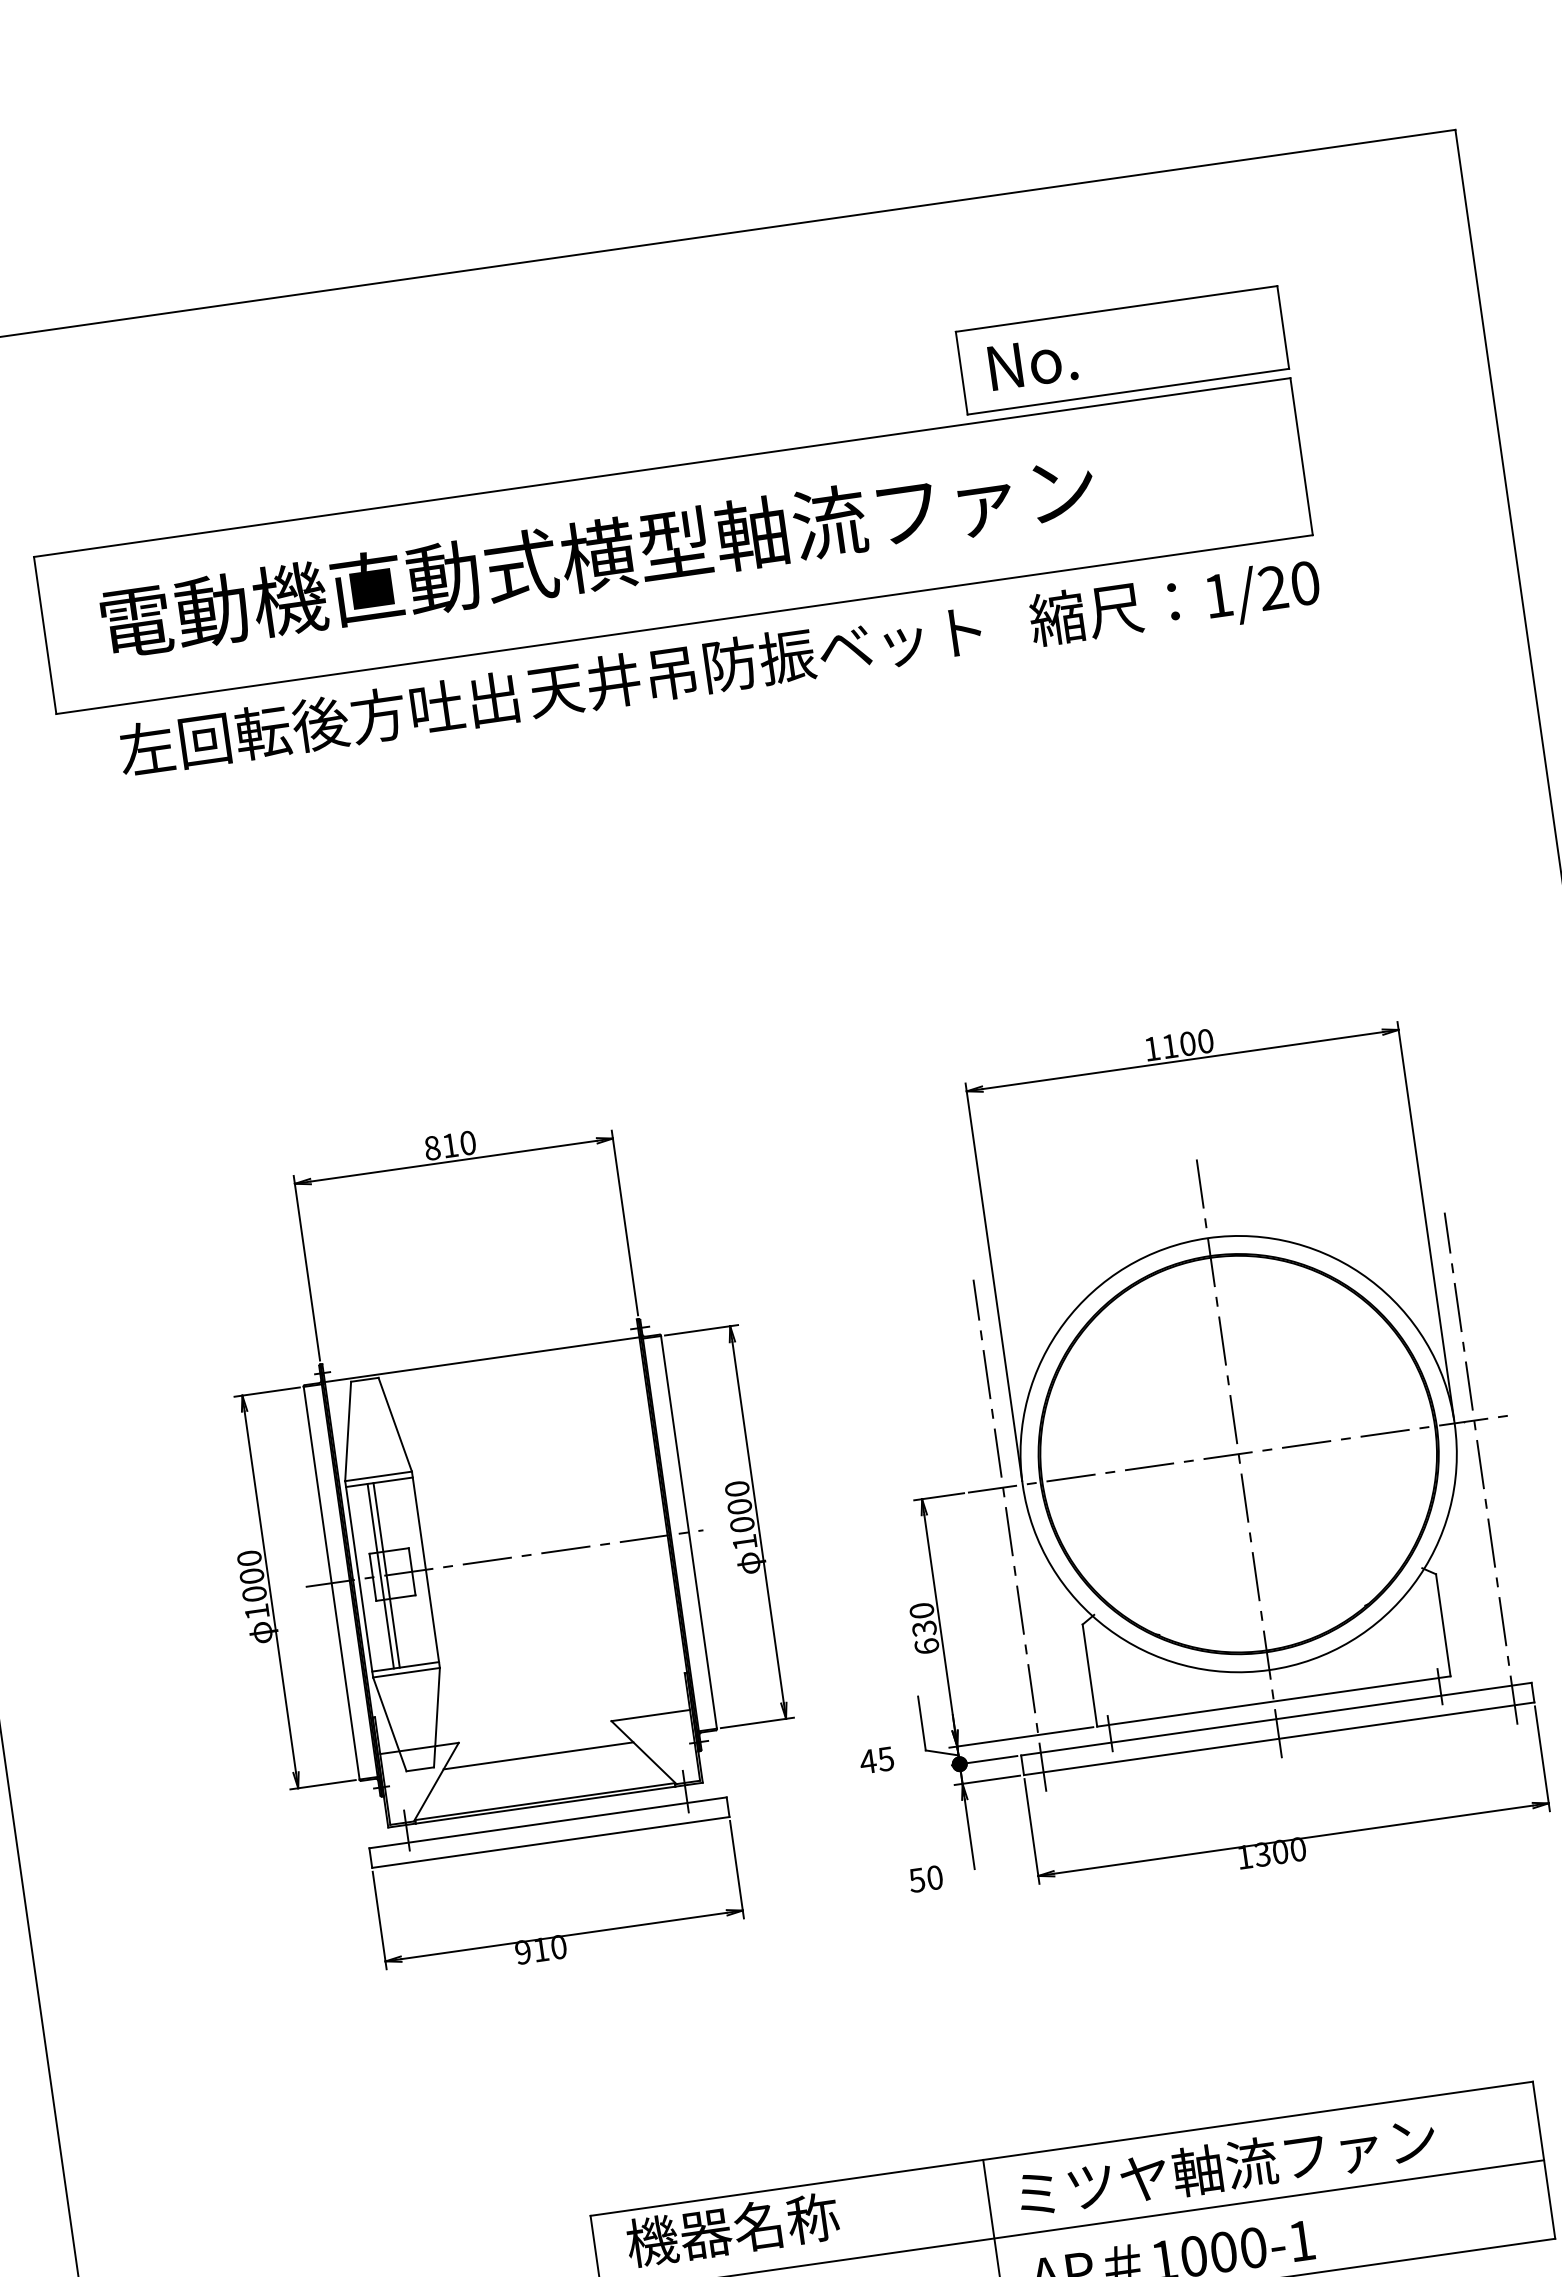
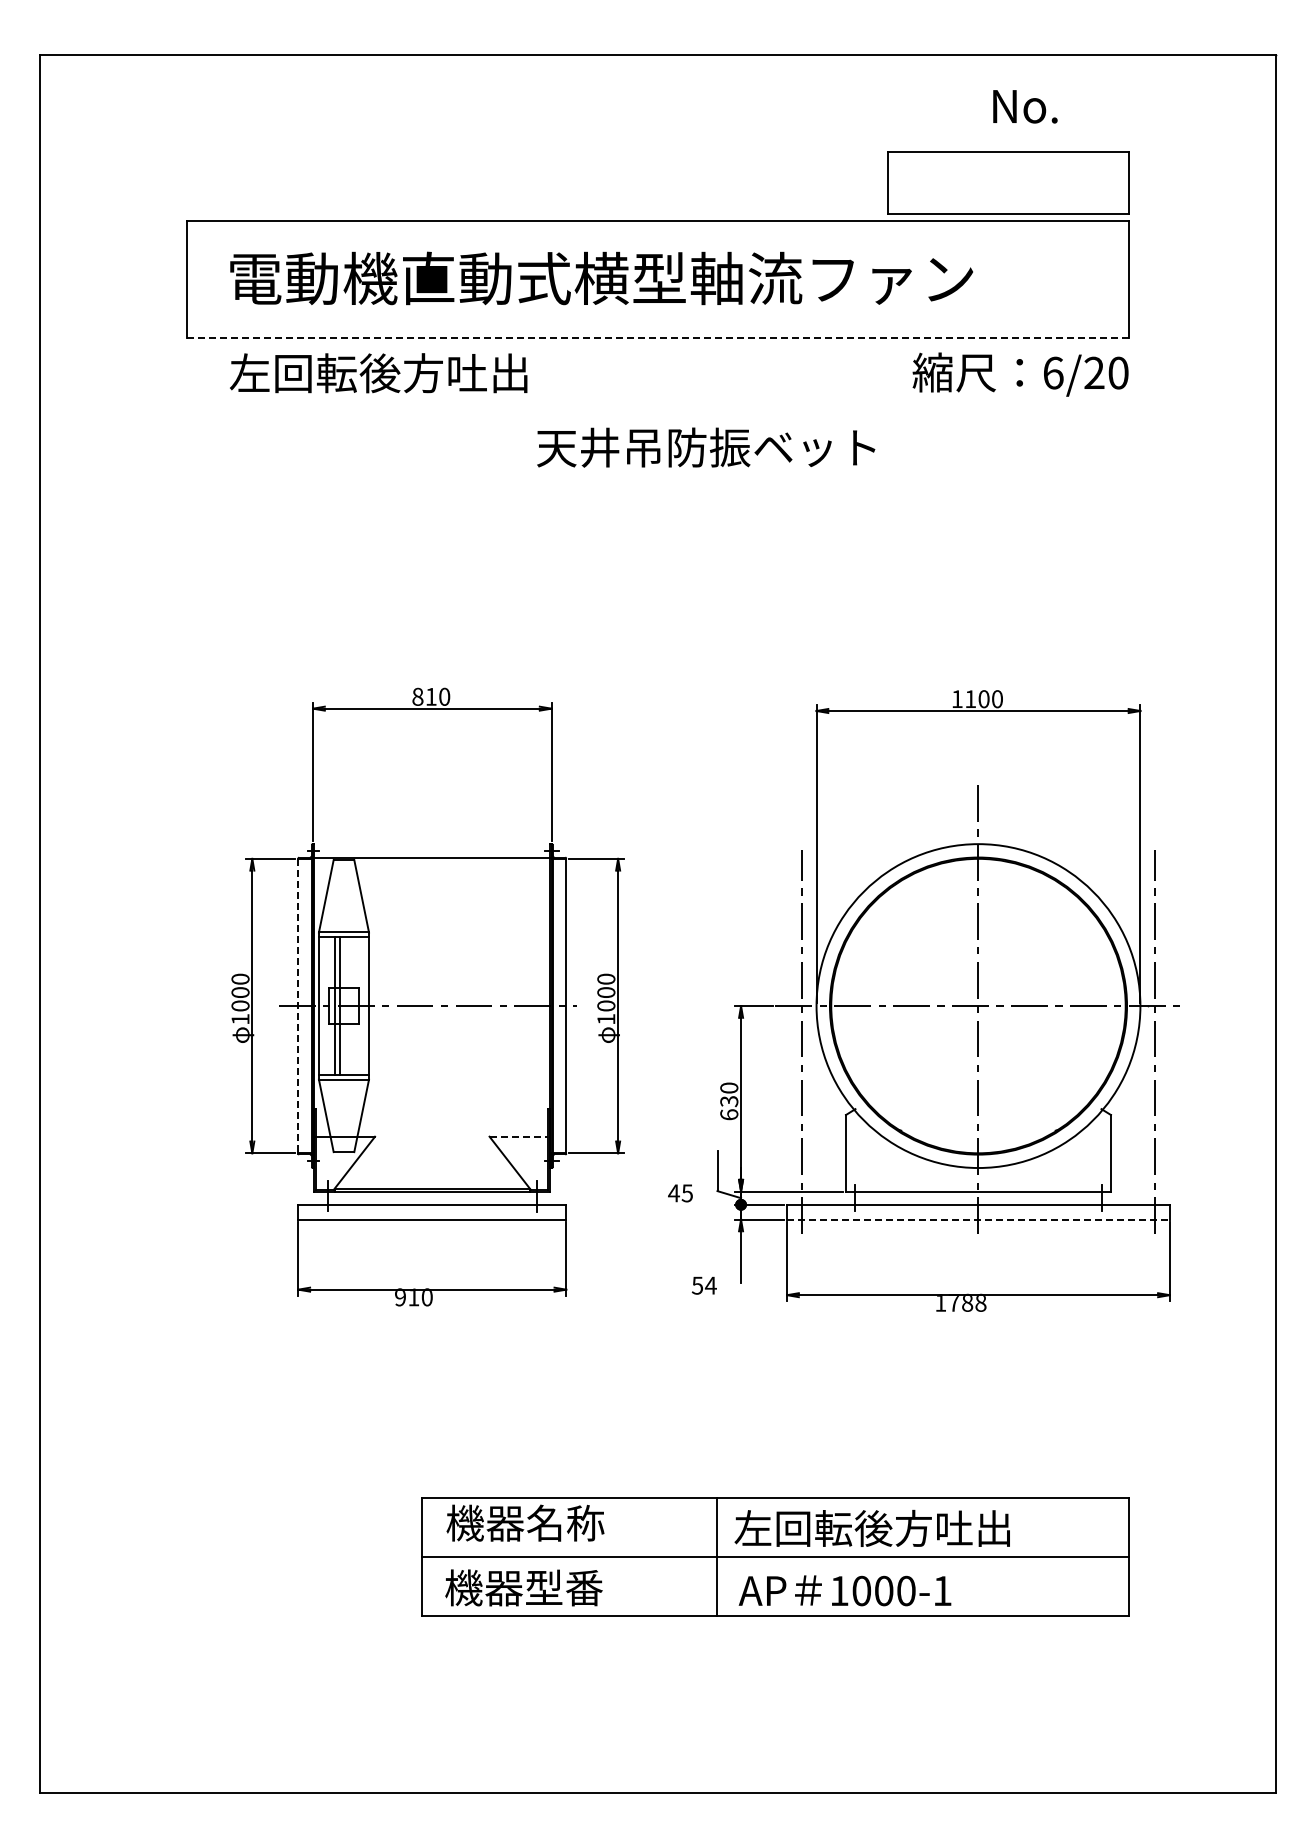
text: (1033, 362) -> (1025, 106), moved
text: (1218, 594) -> (1053, 372), 1/20 -> 6/20
line: (685, 624) -> (658, 338), solid -> dashed
text: (755, 660) -> (706, 447), moved
line: (331, 1583) -> (298, 1006), solid -> dashed
line: (651, 1715) -> (519, 1136), solid -> dashed
line: (1279, 1738) -> (978, 1219), solid -> dashed
line: (538, 1755) -> (432, 1154), removed
text: (1280, 1851) -> (967, 1302), 1300 -> 1788
text: (934, 1877) -> (710, 1285), 50 -> 54
text: (1222, 2165) -> (892, 1527), ミツヤ軸流ファン -> 左回転後方吐出

